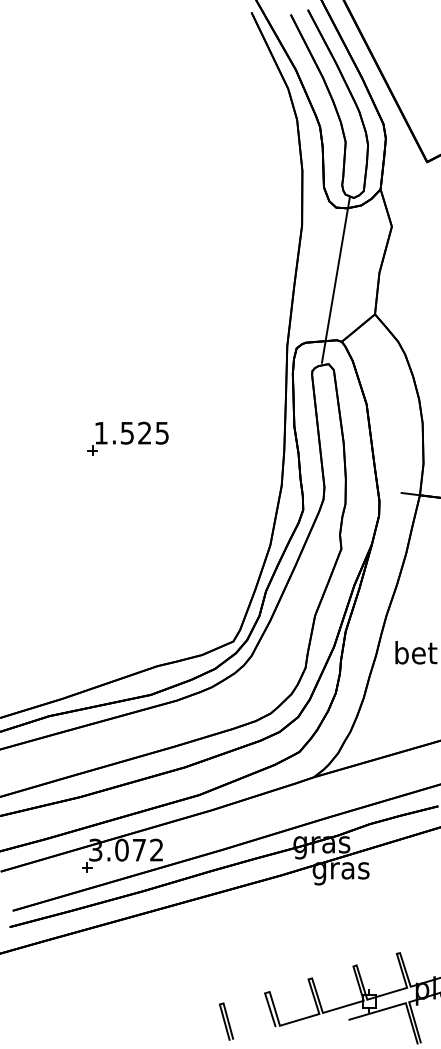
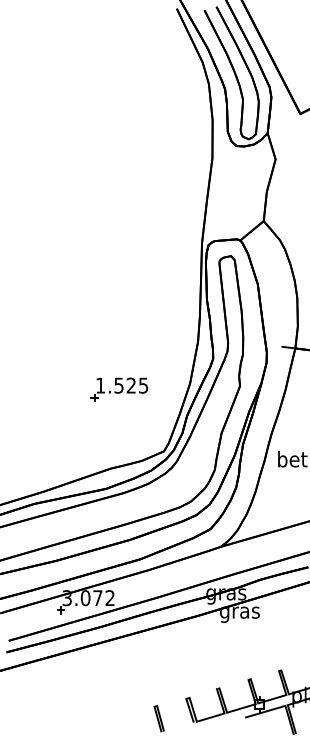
line: (335, 279) -> (235, 196), removed
part: (127, 438) -> (119, 389), moved

